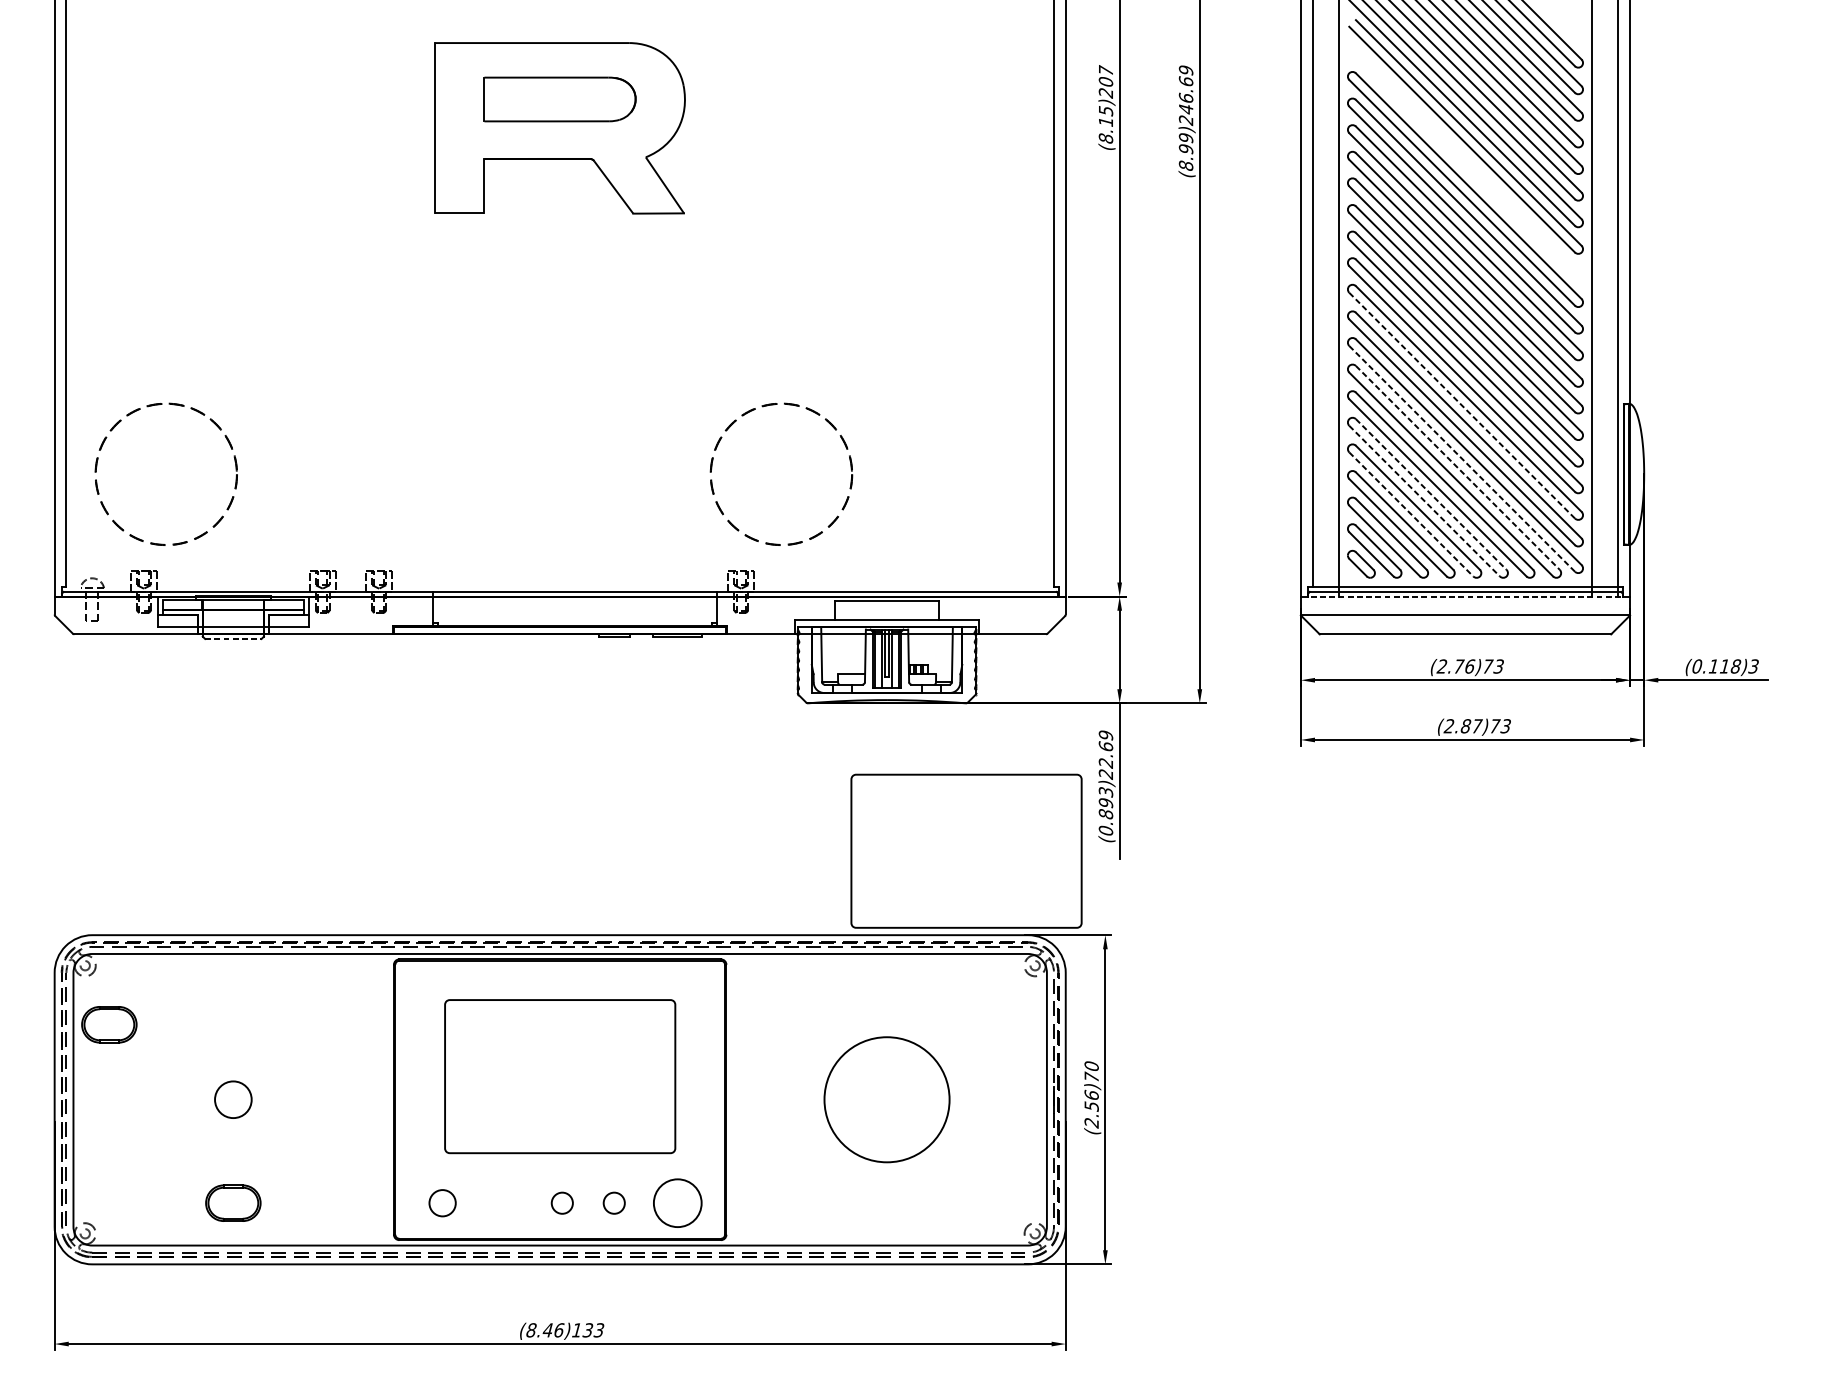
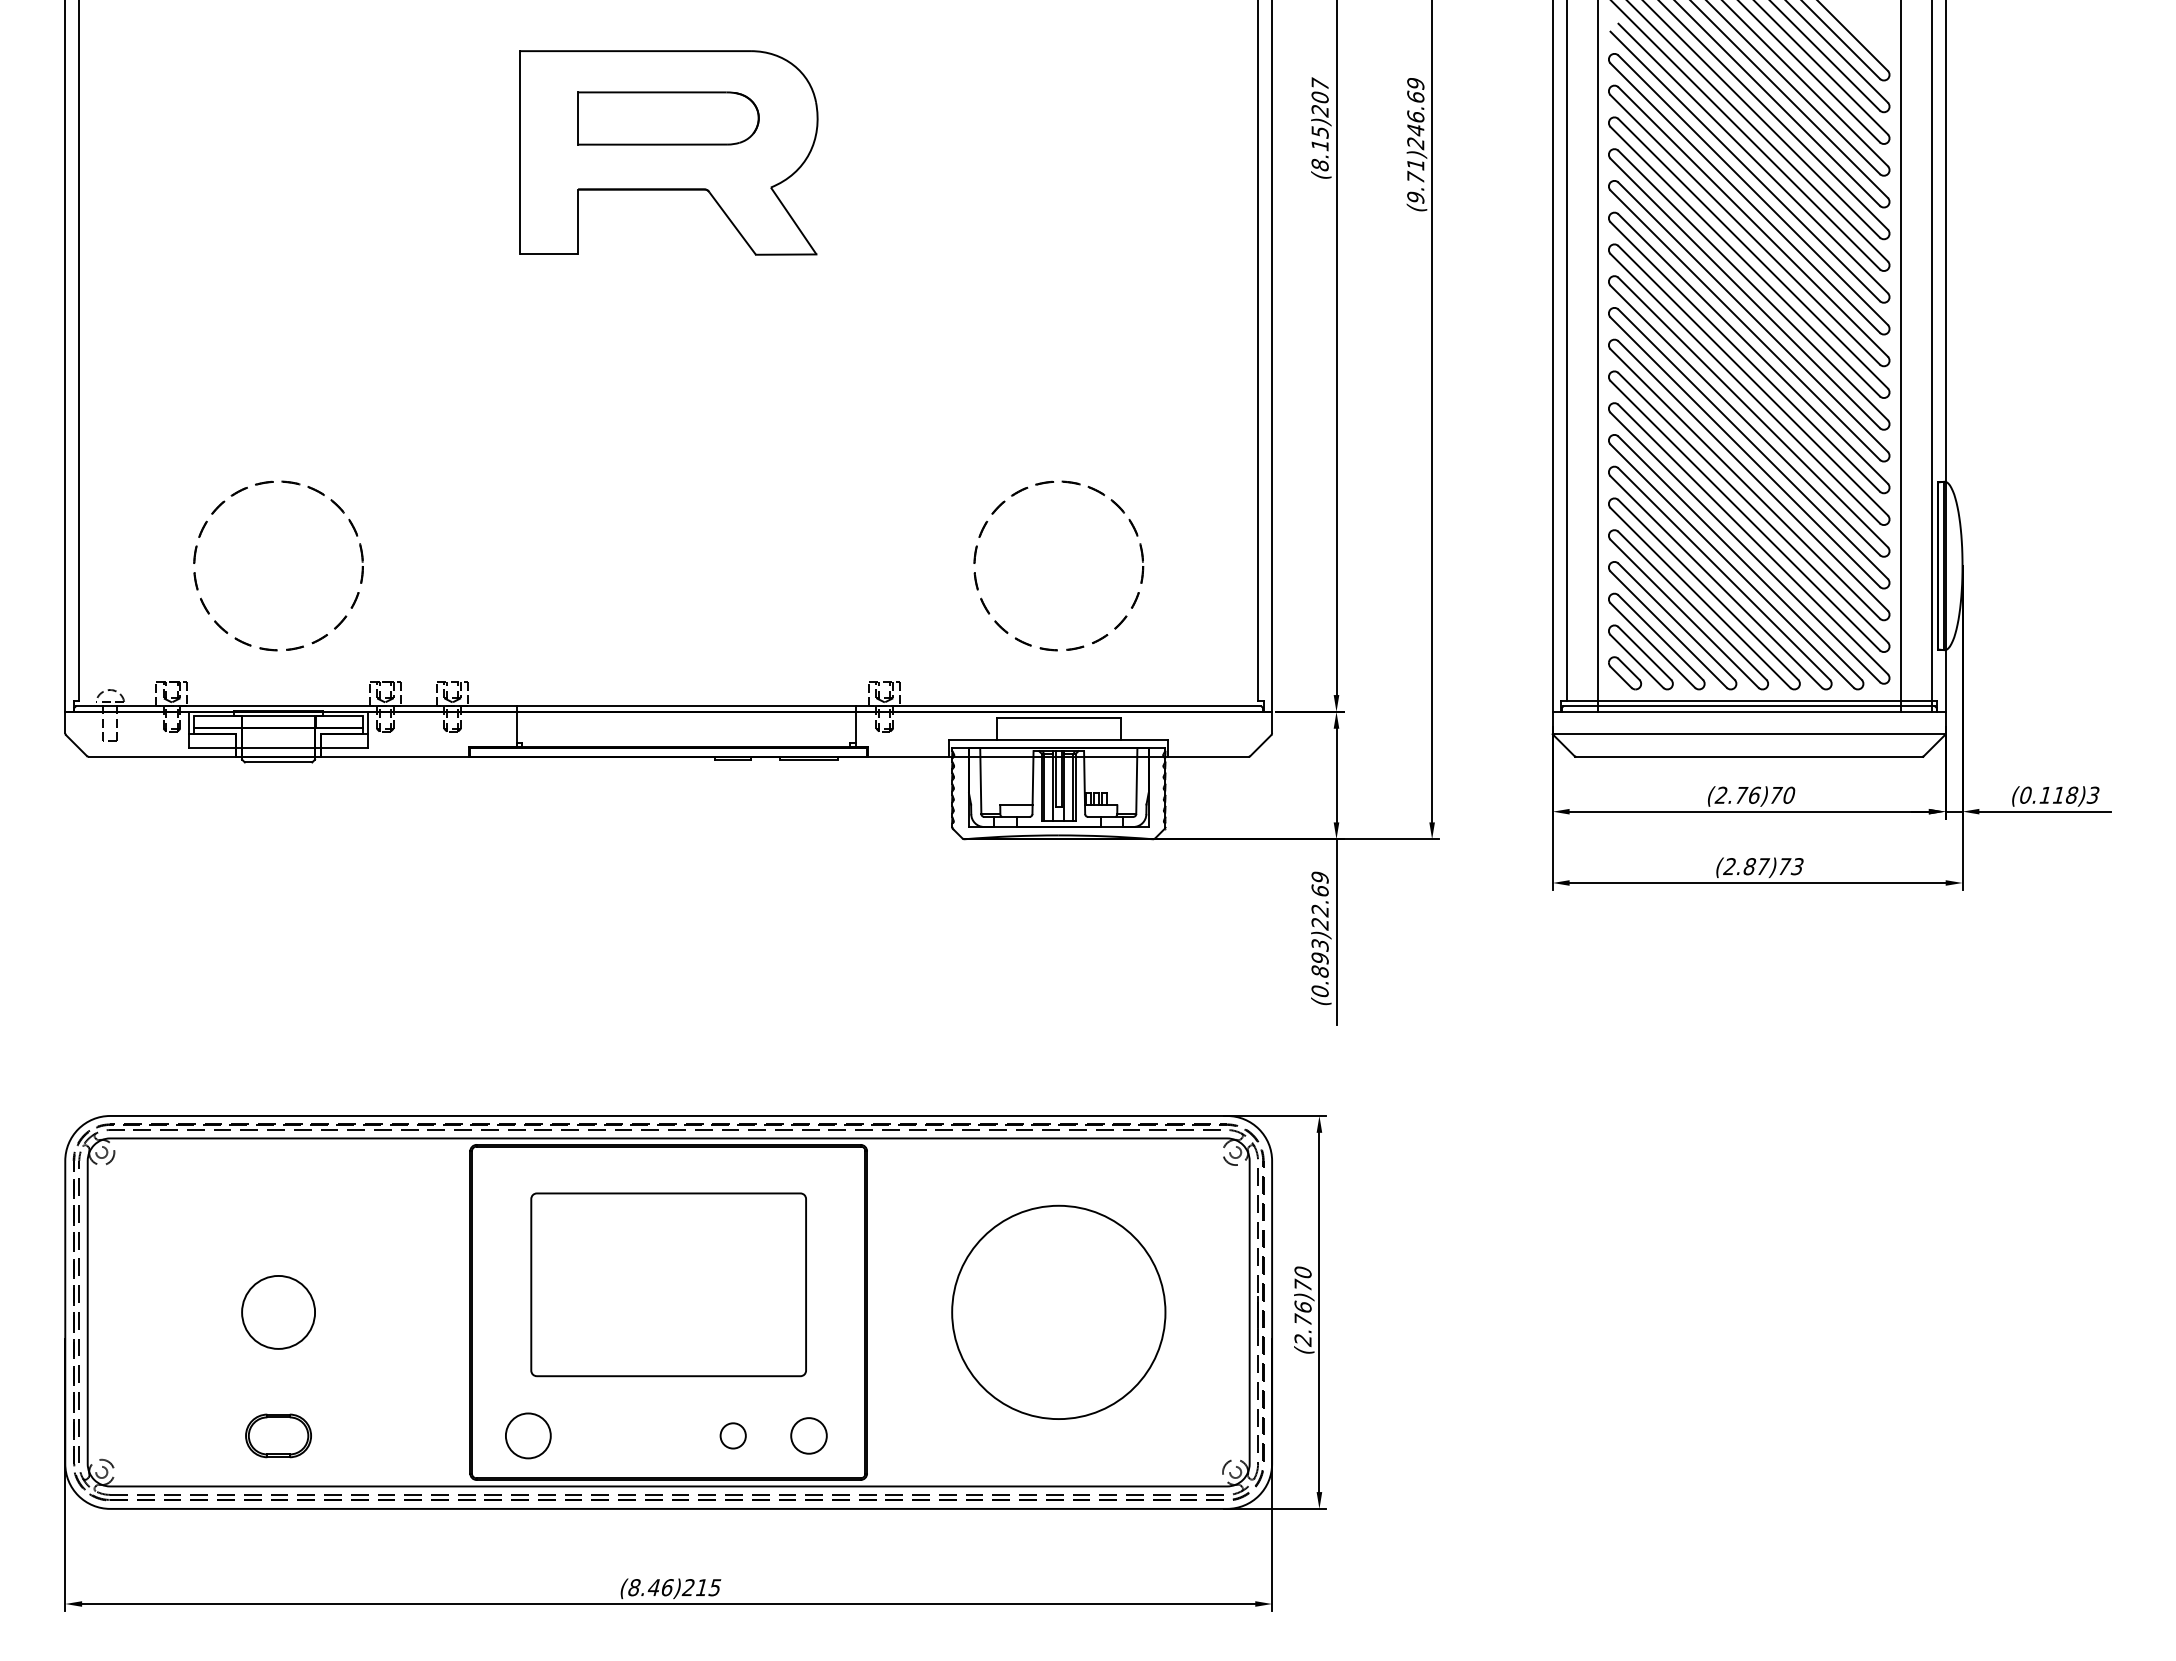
text: (1185, 151) -> (1415, 180), (8.99)246.69 -> (9.71)246.69
part: (1465, 163) -> (1749, 194), added
line: (1462, 405) -> (1745, 483), dashed -> solid
part: (153, 406) -> (263, 484), moved
part: (749, 412) -> (1020, 492), moved
line: (1462, 458) -> (1745, 547), dashed -> solid
line: (1458, 468) -> (1740, 558), dashed -> solid
line: (1431, 494) -> (1708, 590), dashed -> solid
line: (1424, 501) -> (1700, 598), dashed -> solid
line: (1411, 514) -> (1684, 613), dashed -> solid
line: (1464, 596) -> (1748, 711), dashed -> solid
line: (233, 639) -> (278, 762), dashed -> solid
text: (1498, 665) -> (1788, 794), (2.76)73 -> (2.76)70
part: (966, 850) -> (1153, 1015), removed
part: (109, 1024) -> (130, 1222), removed
circle: (233, 1098) -> (278, 1311), size x1.67
circle: (886, 1099) -> (1058, 1312), size x1.43
text: (1091, 1106) -> (1302, 1320), (2.56)70 -> (2.76)70
circle: (441, 1202) -> (527, 1435), size x1.43
circle: (561, 1202) -> (670, 1435), removed
circle: (677, 1202) -> (808, 1435), size x0.62
text: (587, 1330) -> (701, 1587), (8.46)133 -> (8.46)215

